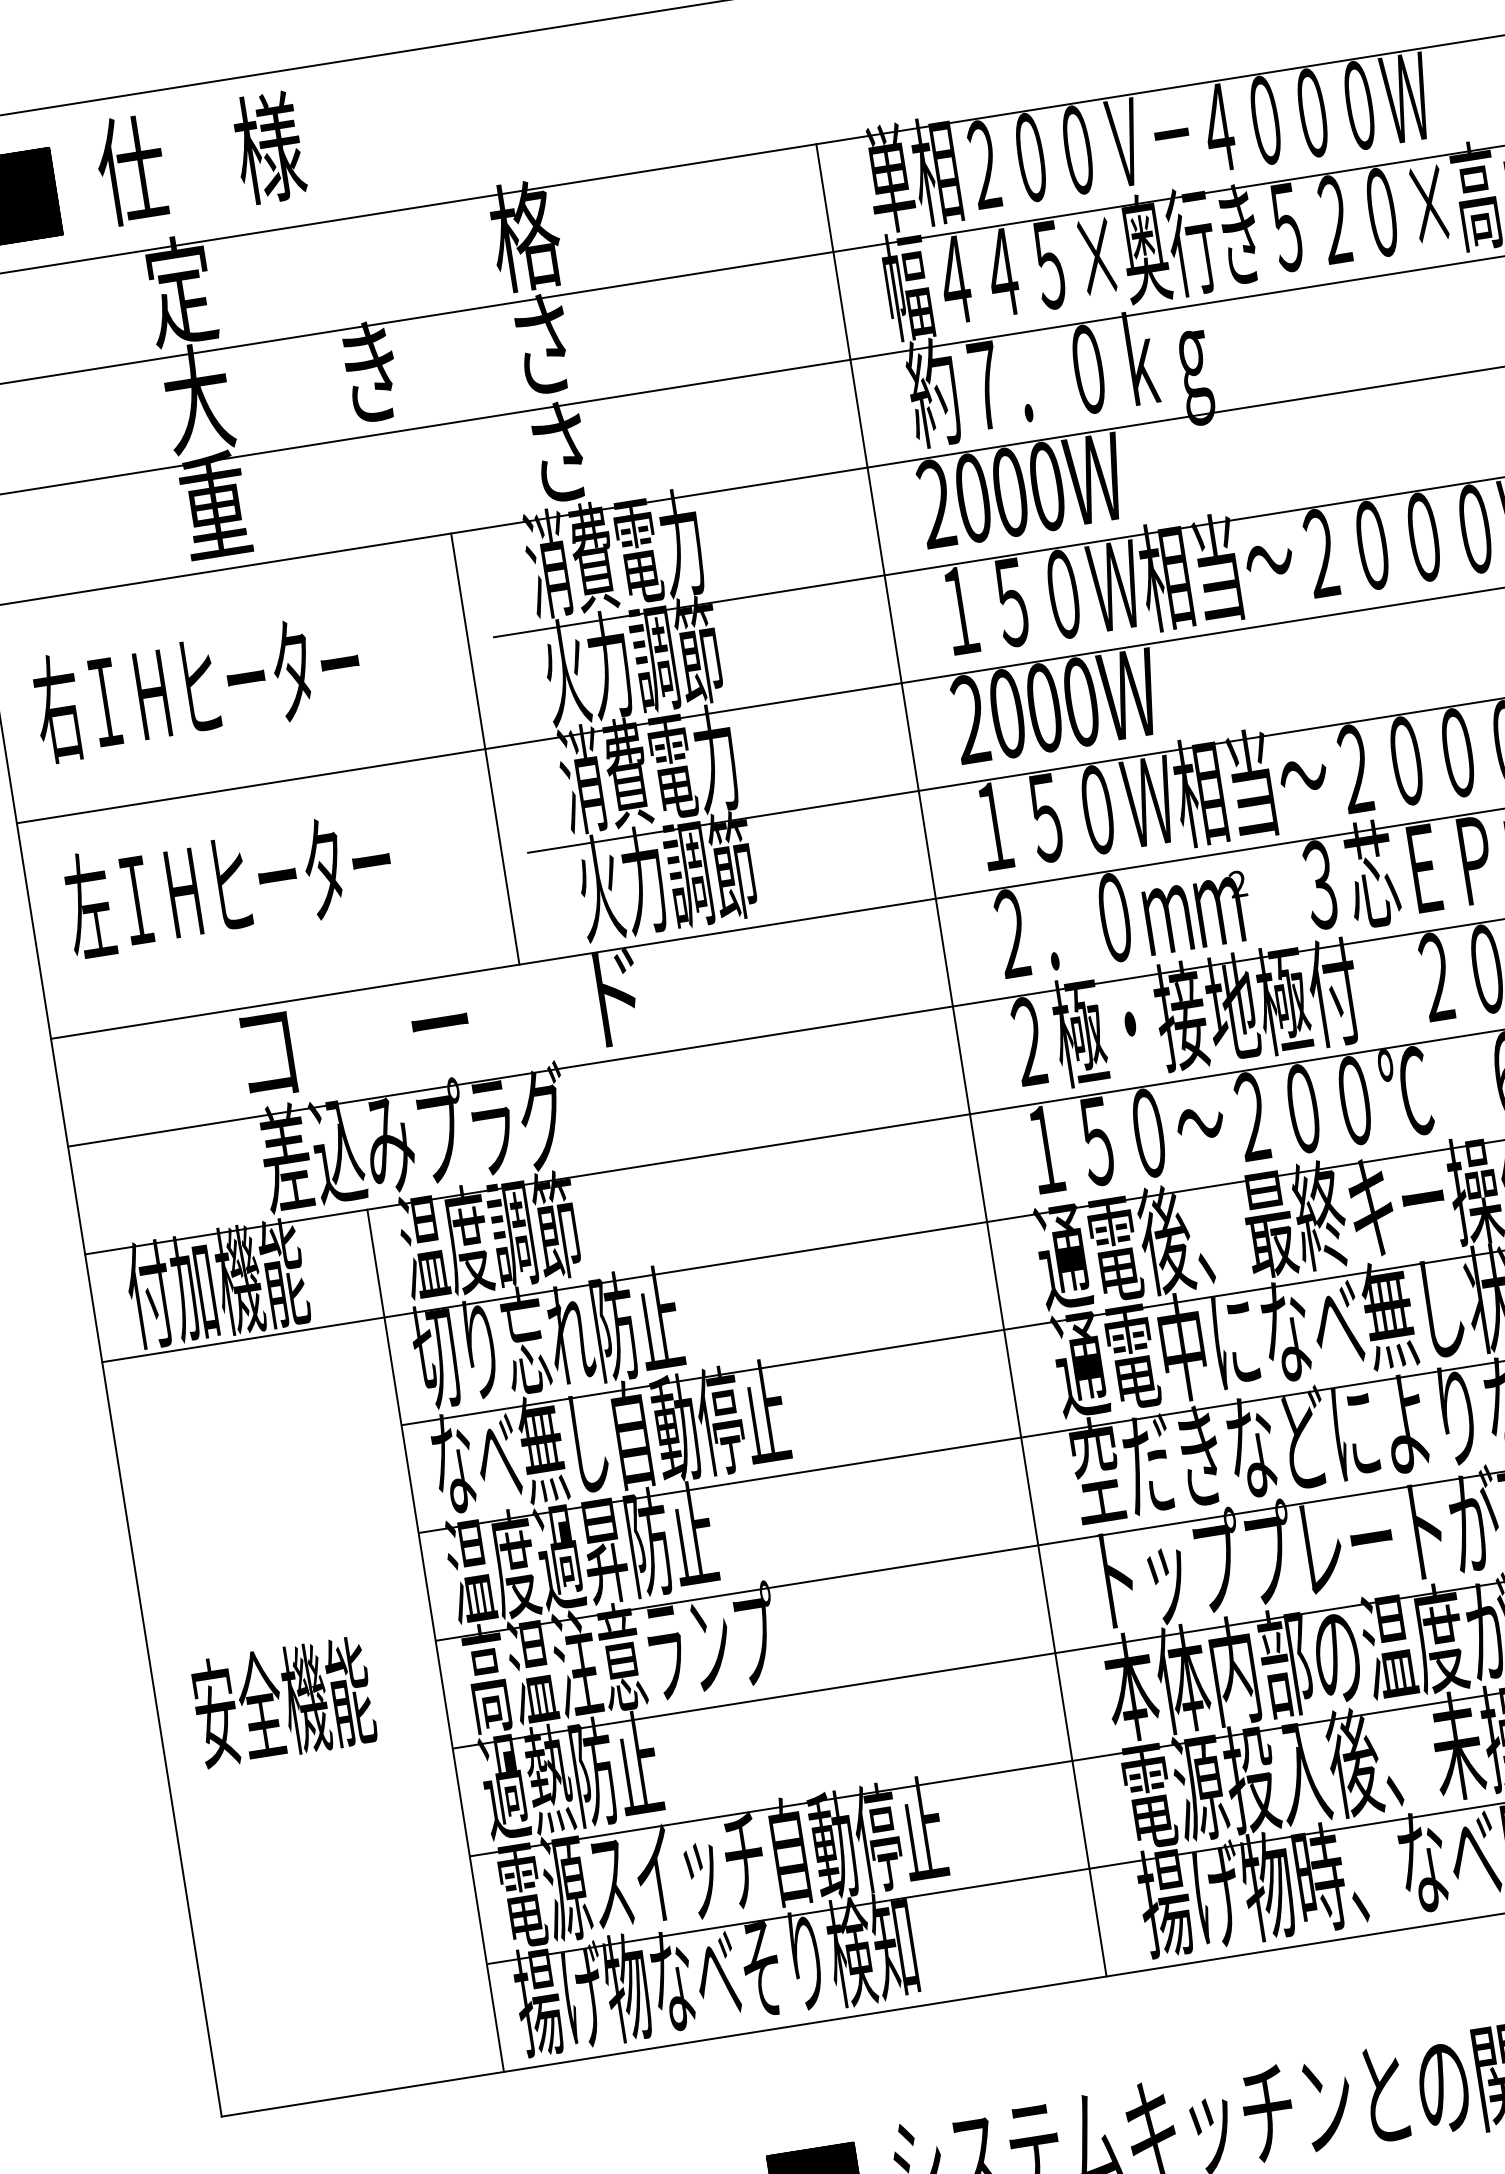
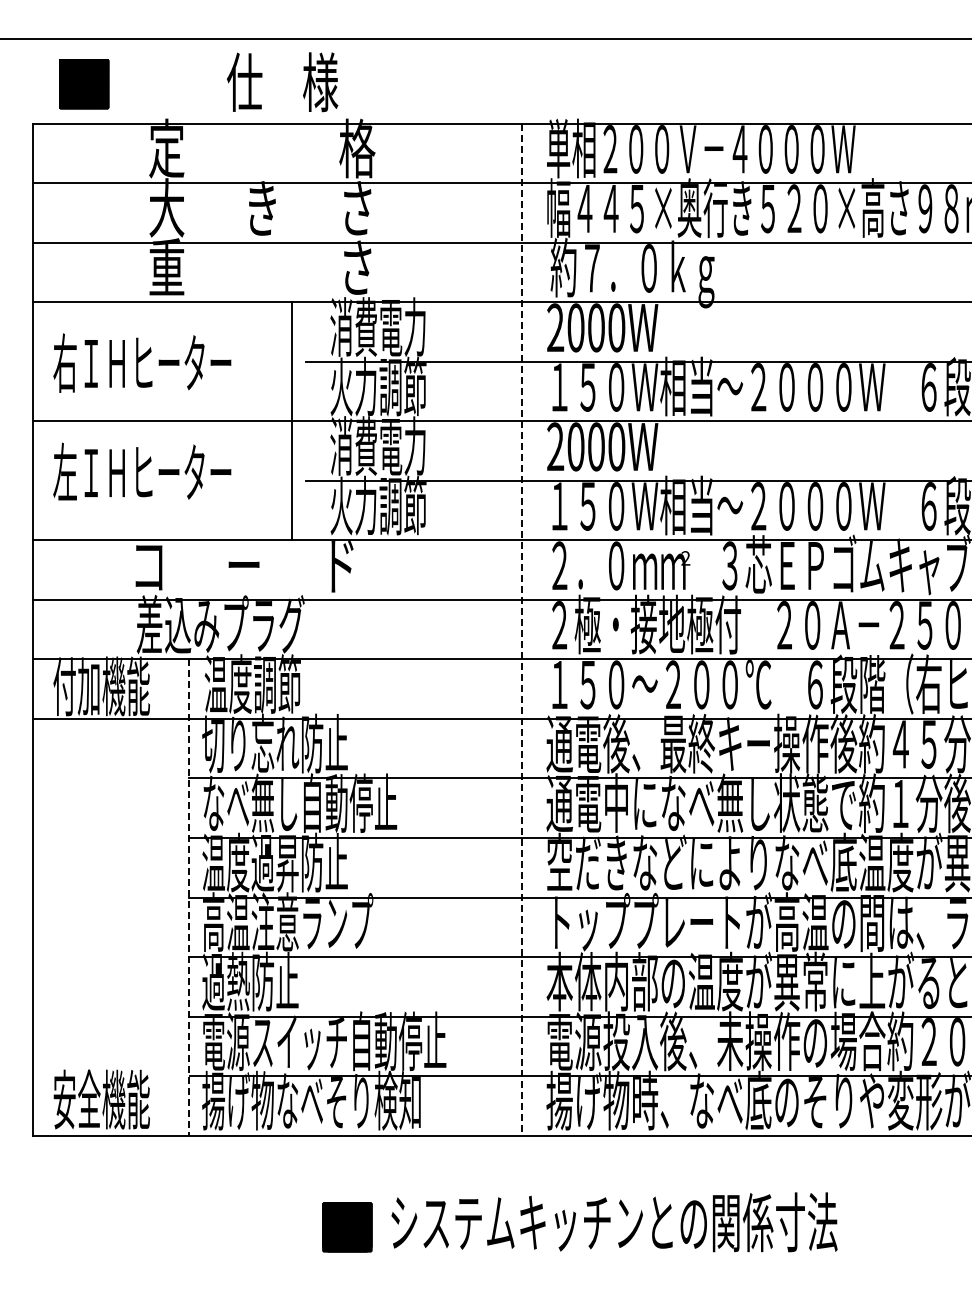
text: (200, 159) -> (282, 82), moved
line: (960, 1060) -> (521, 629), solid -> dashed
line: (436, 1642) -> (189, 898), solid -> dashed
text: (282, 1702) -> (101, 1099), moved

